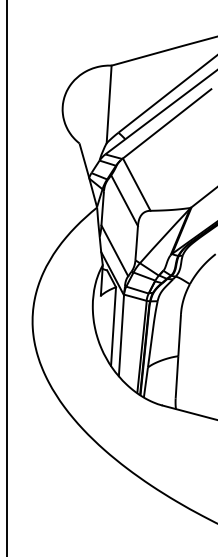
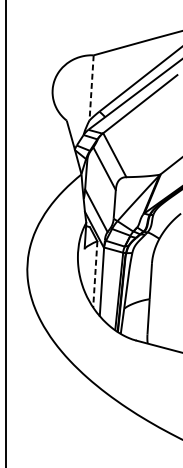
line: (109, 104) -> (91, 87), solid -> dashed
line: (113, 327) -> (95, 275), solid -> dashed

